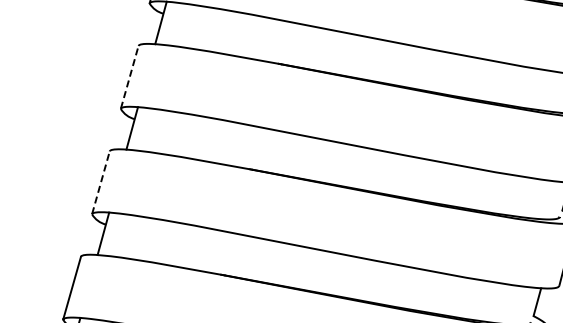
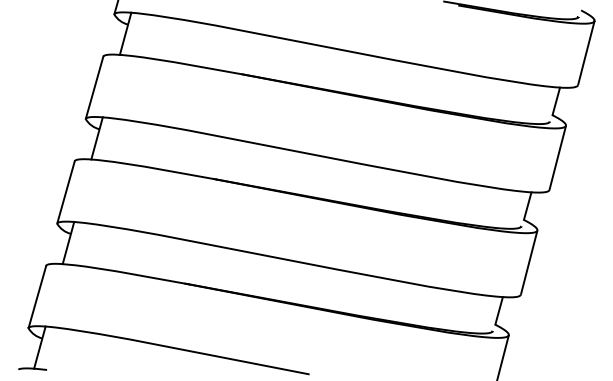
line: (129, 77) -> (94, 87), dashed -> solid
line: (101, 181) -> (66, 191), dashed -> solid

